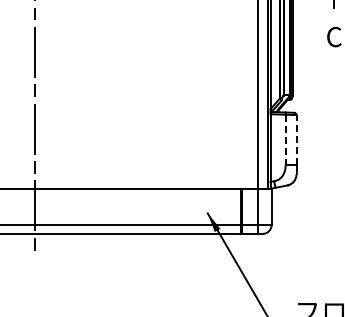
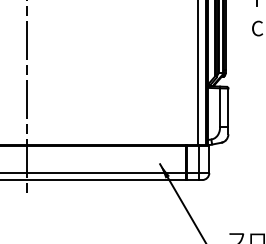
line: (296, 139) -> (228, 107), dashed -> solid
line: (285, 140) -> (219, 108), dashed -> solid

